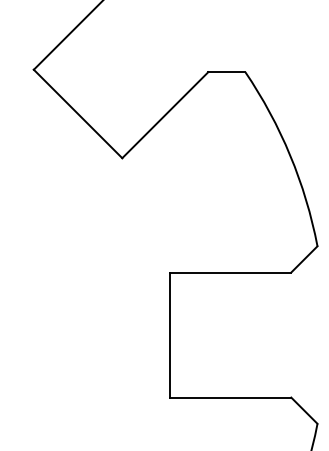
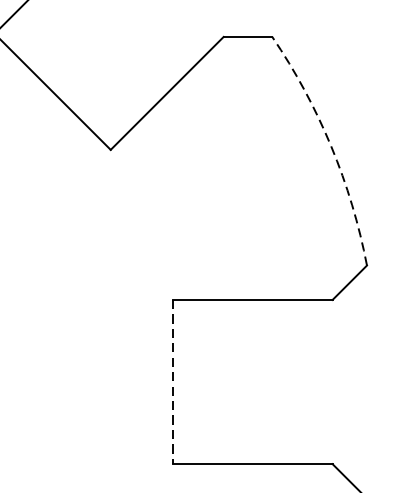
arc: (290, 155) -> (331, 146), solid -> dashed
line: (169, 335) -> (172, 382), solid -> dashed

